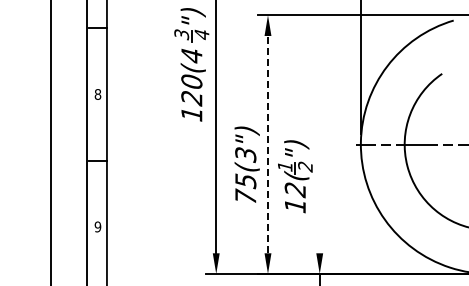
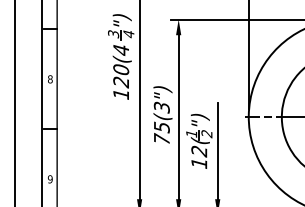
line: (267, 144) -> (178, 117), dashed -> solid
text: (246, 164) -> (162, 114), moved
line: (319, 189) -> (217, 151), added

